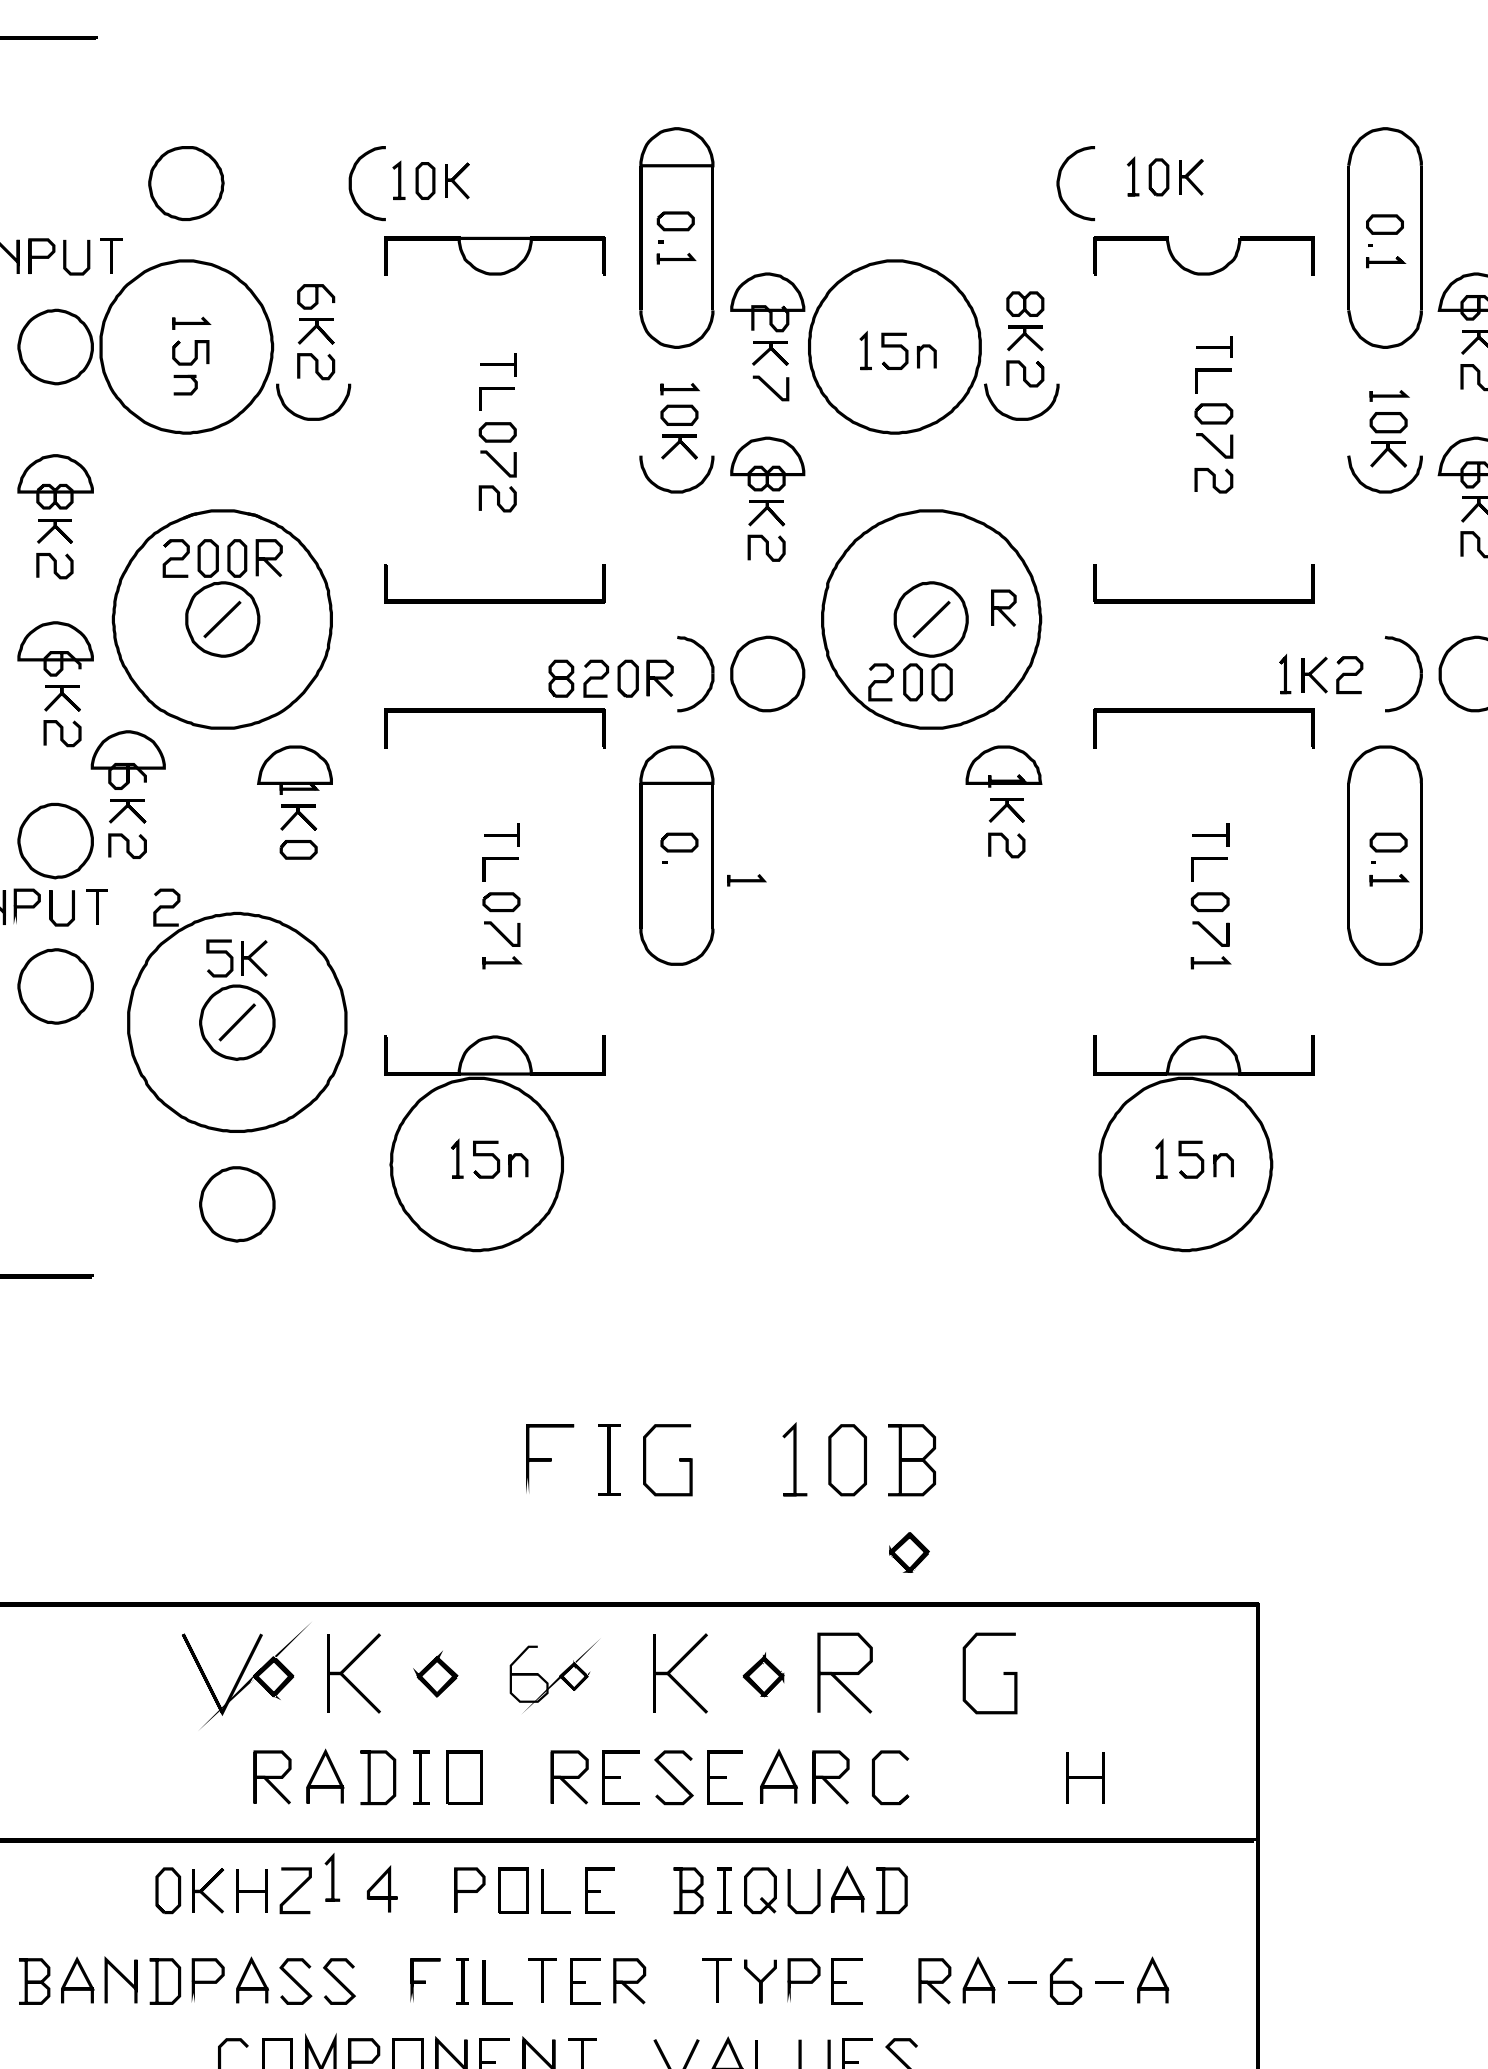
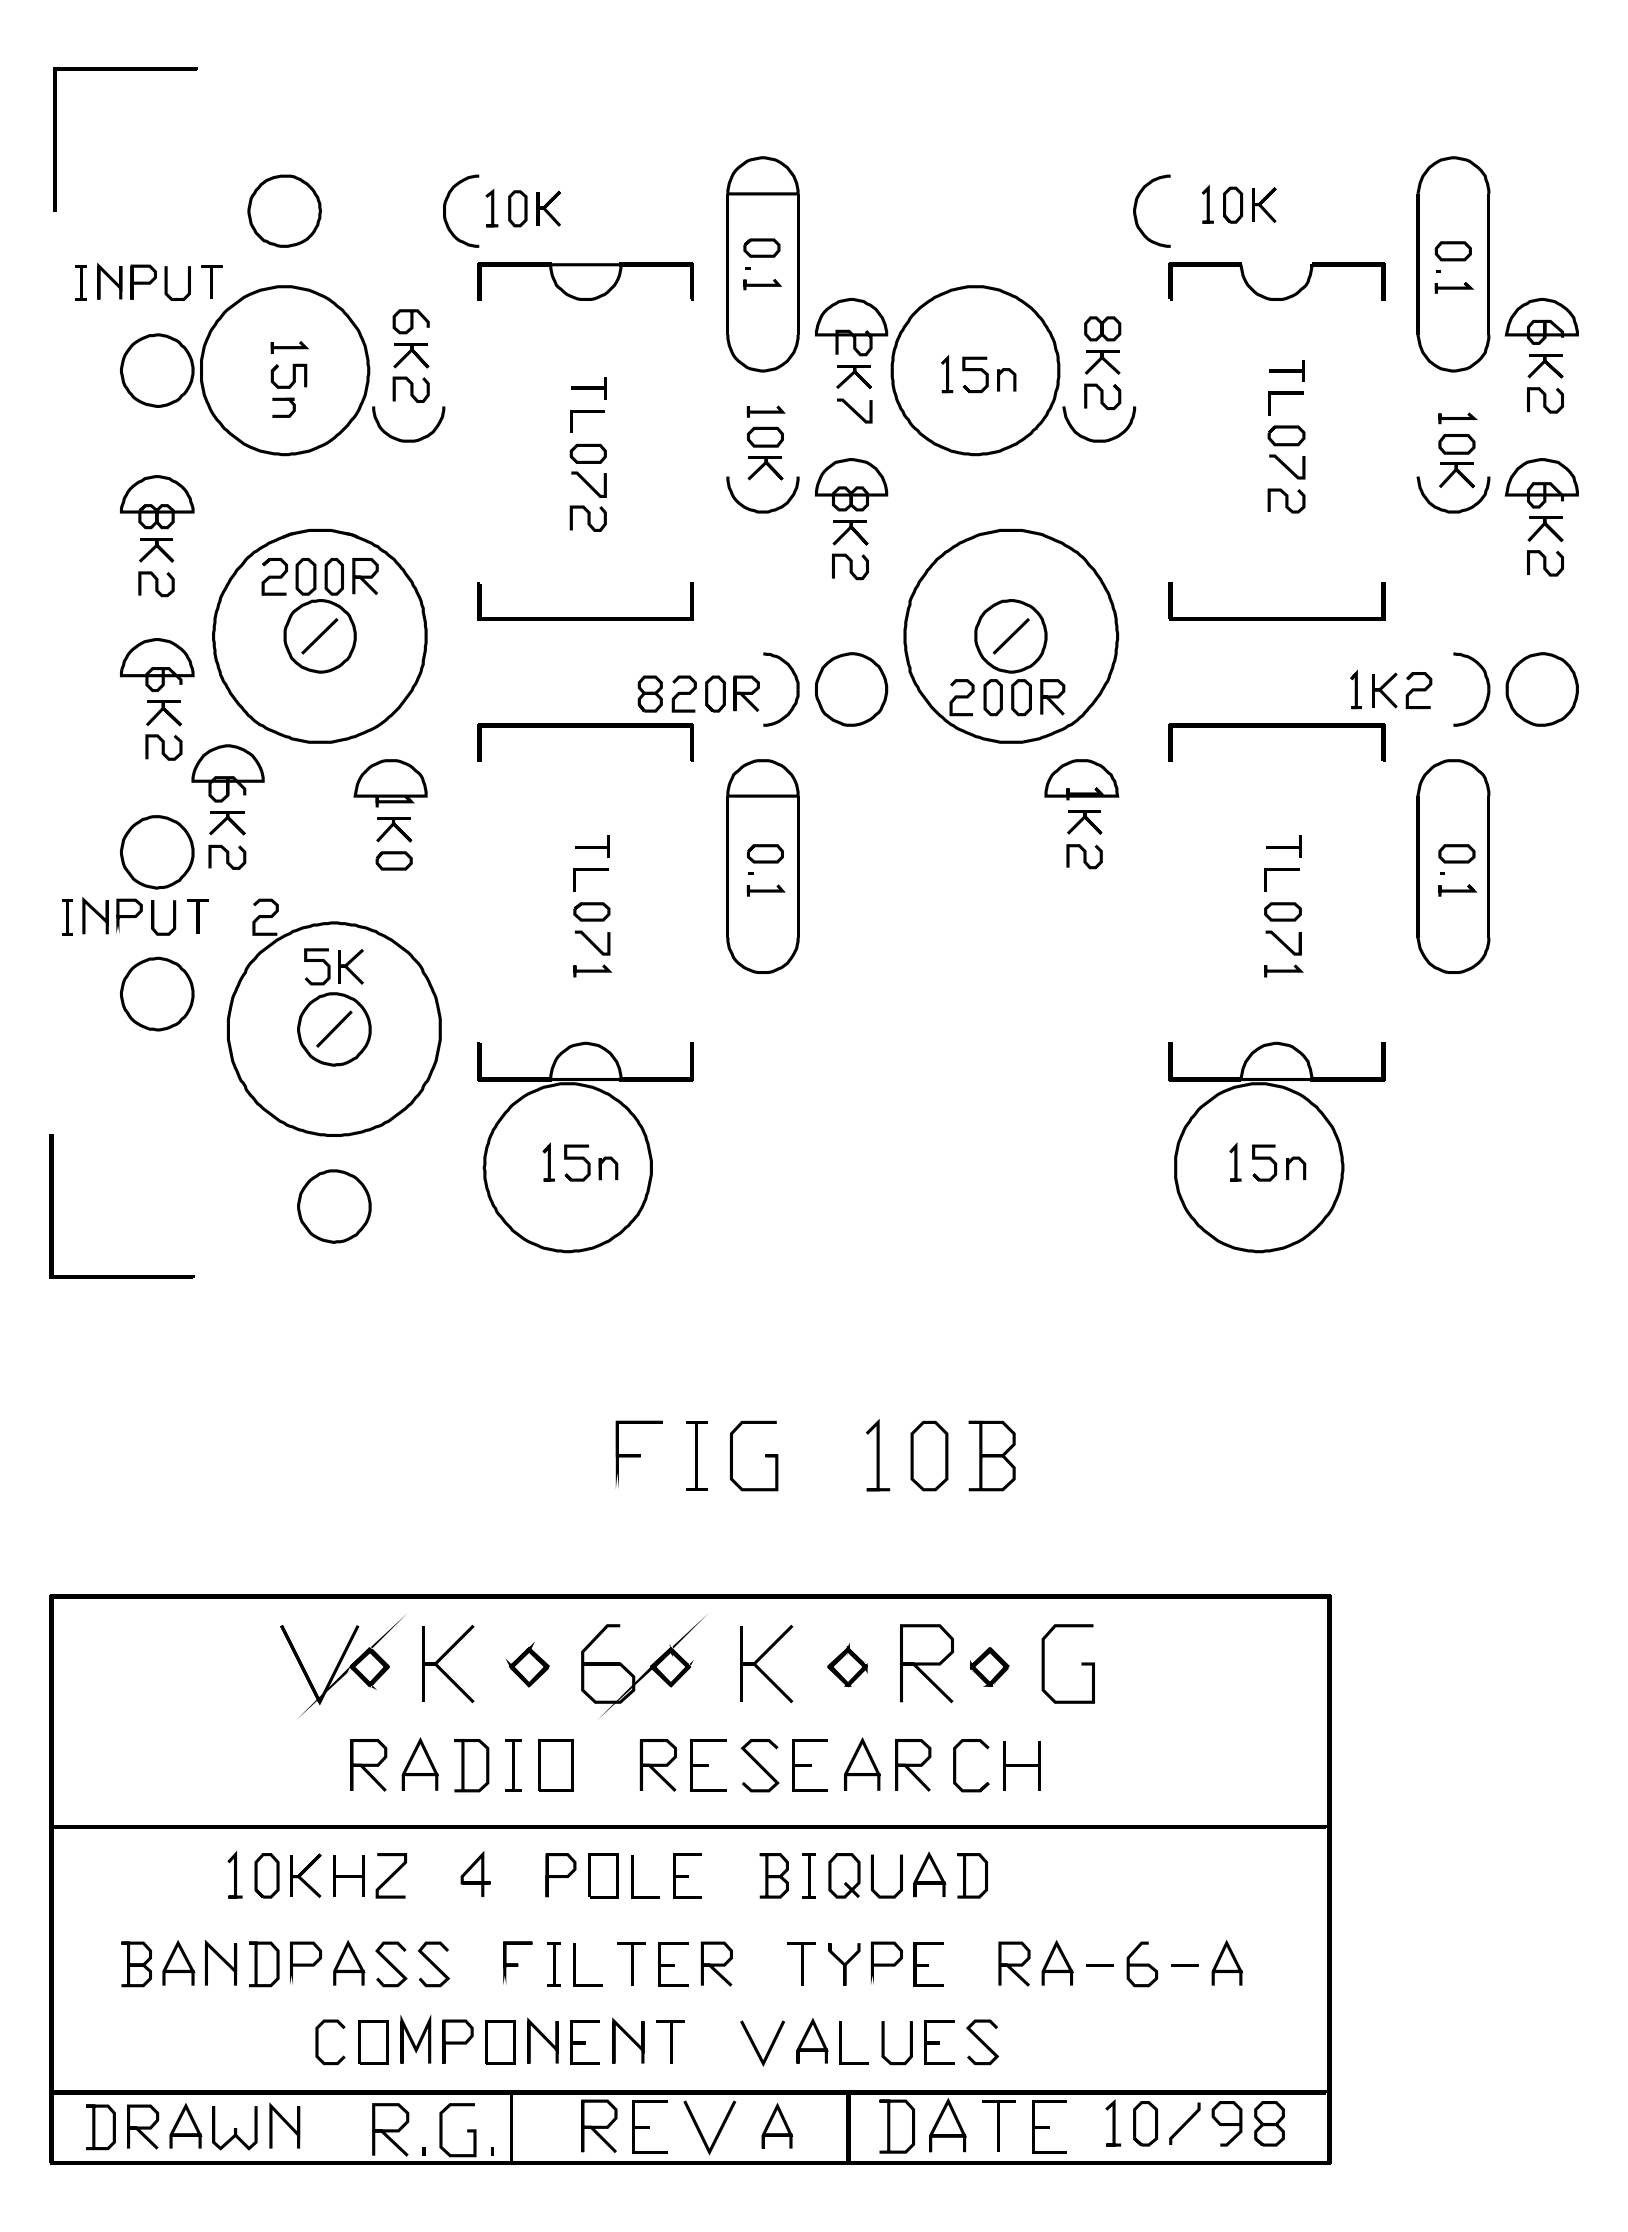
curve: (1003, 608) -> (1052, 697), moved
line: (746, 880) -> (765, 890), moved
curve: (903, 1544) -> (983, 1659), moved
part: (554, 1676) -> (643, 1666), size x1.43
part: (1084, 1777) -> (1021, 1765), moved
line: (331, 1877) -> (234, 1874), moved

